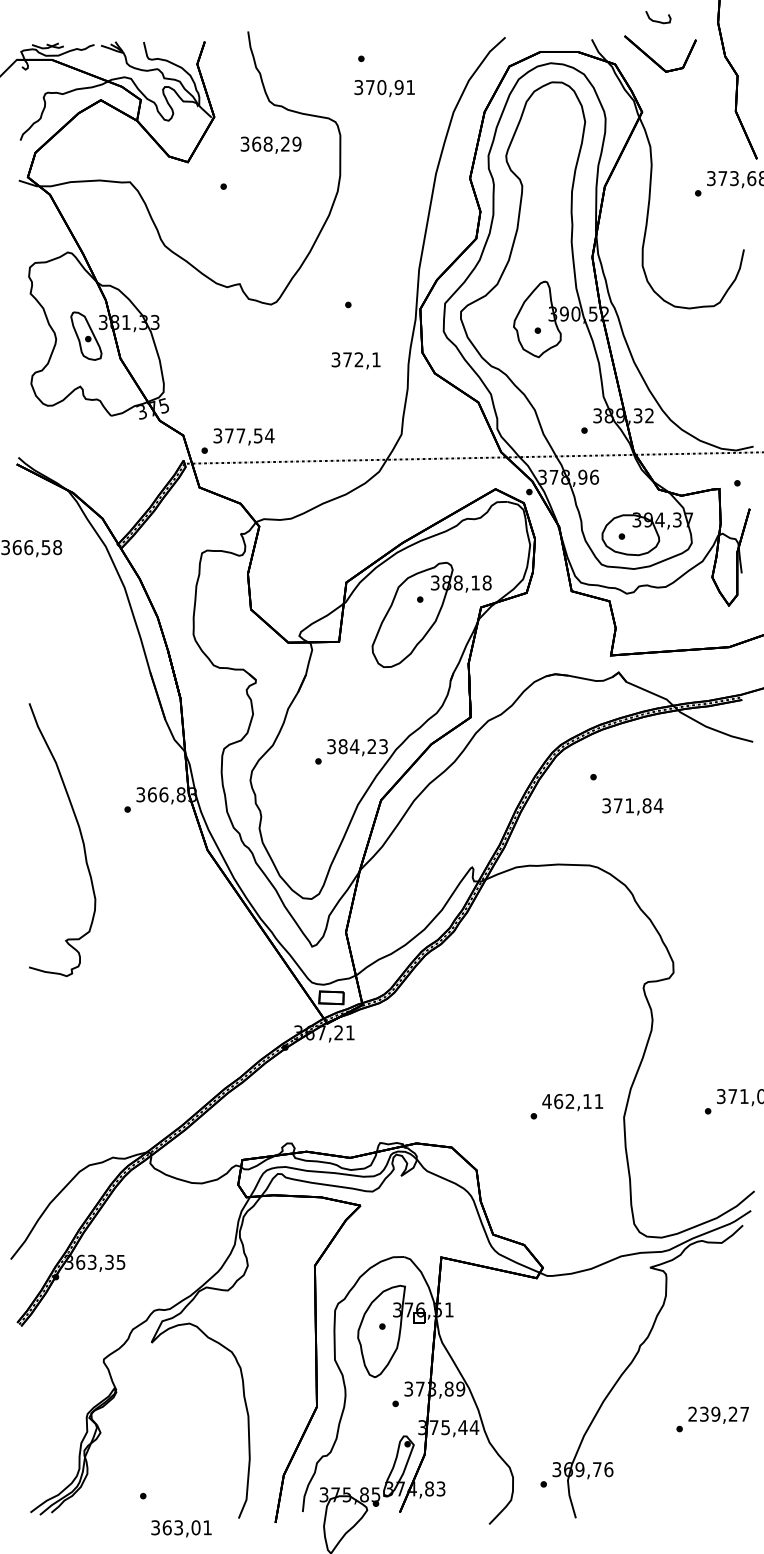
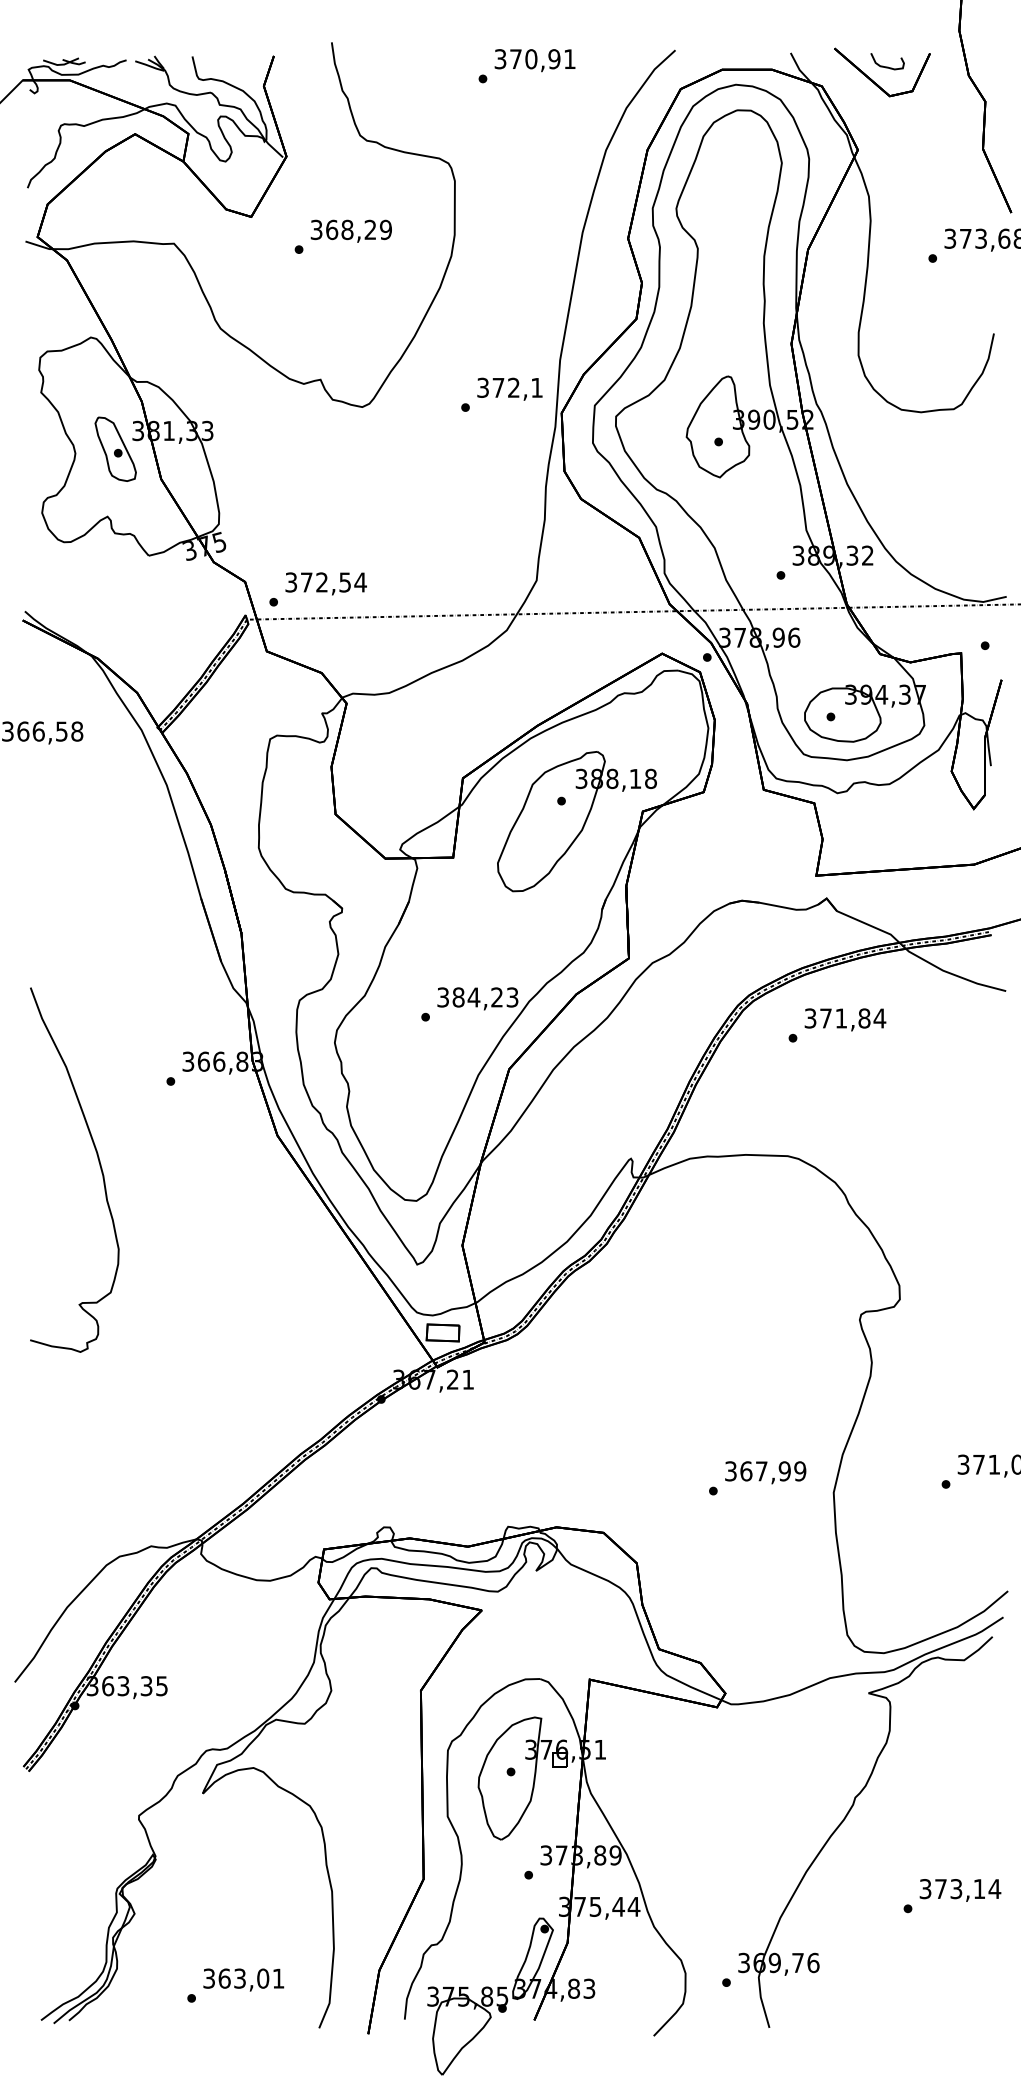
curve: (658, 21) -> (887, 66), moved
text: (384, 88) -> (534, 60), moved
text: (270, 144) -> (350, 230), moved
text: (355, 360) -> (509, 388), moved
text: (240, 435) -> (321, 582), 377,54 -> 372,54
text: (632, 806) -> (845, 1019), moved
curve: (80, 834) -> (98, 1162), moved
text: (572, 1101) -> (765, 1471), 462,11 -> 367,99
text: (718, 1414) -> (960, 1889), 239,27 -> 373,14
text: (181, 1528) -> (243, 1979), moved

